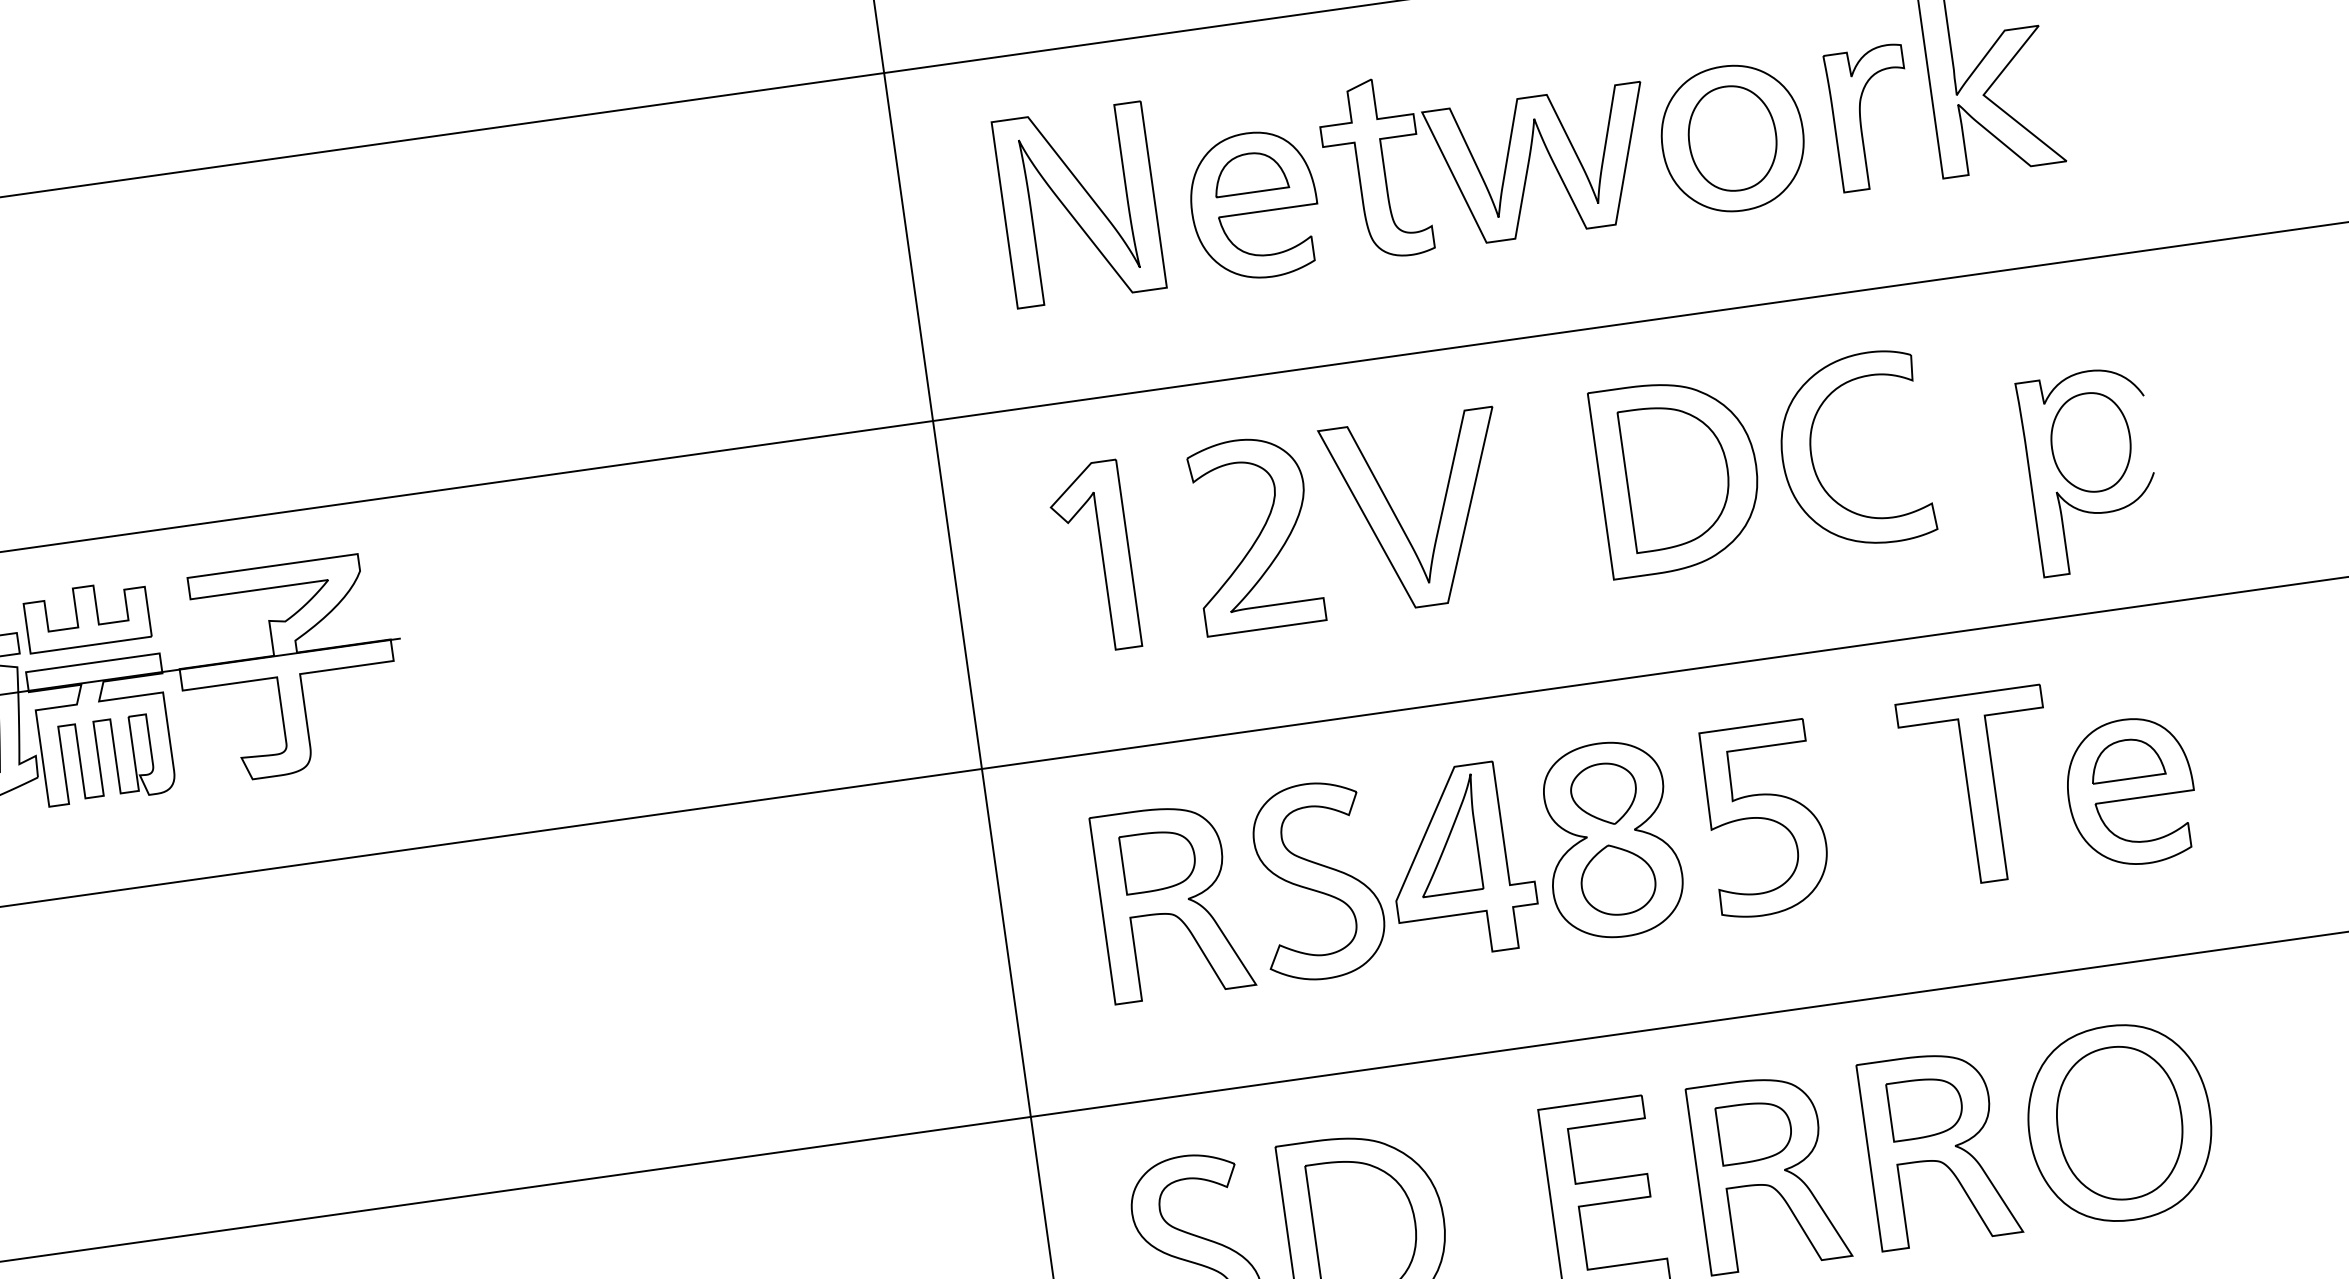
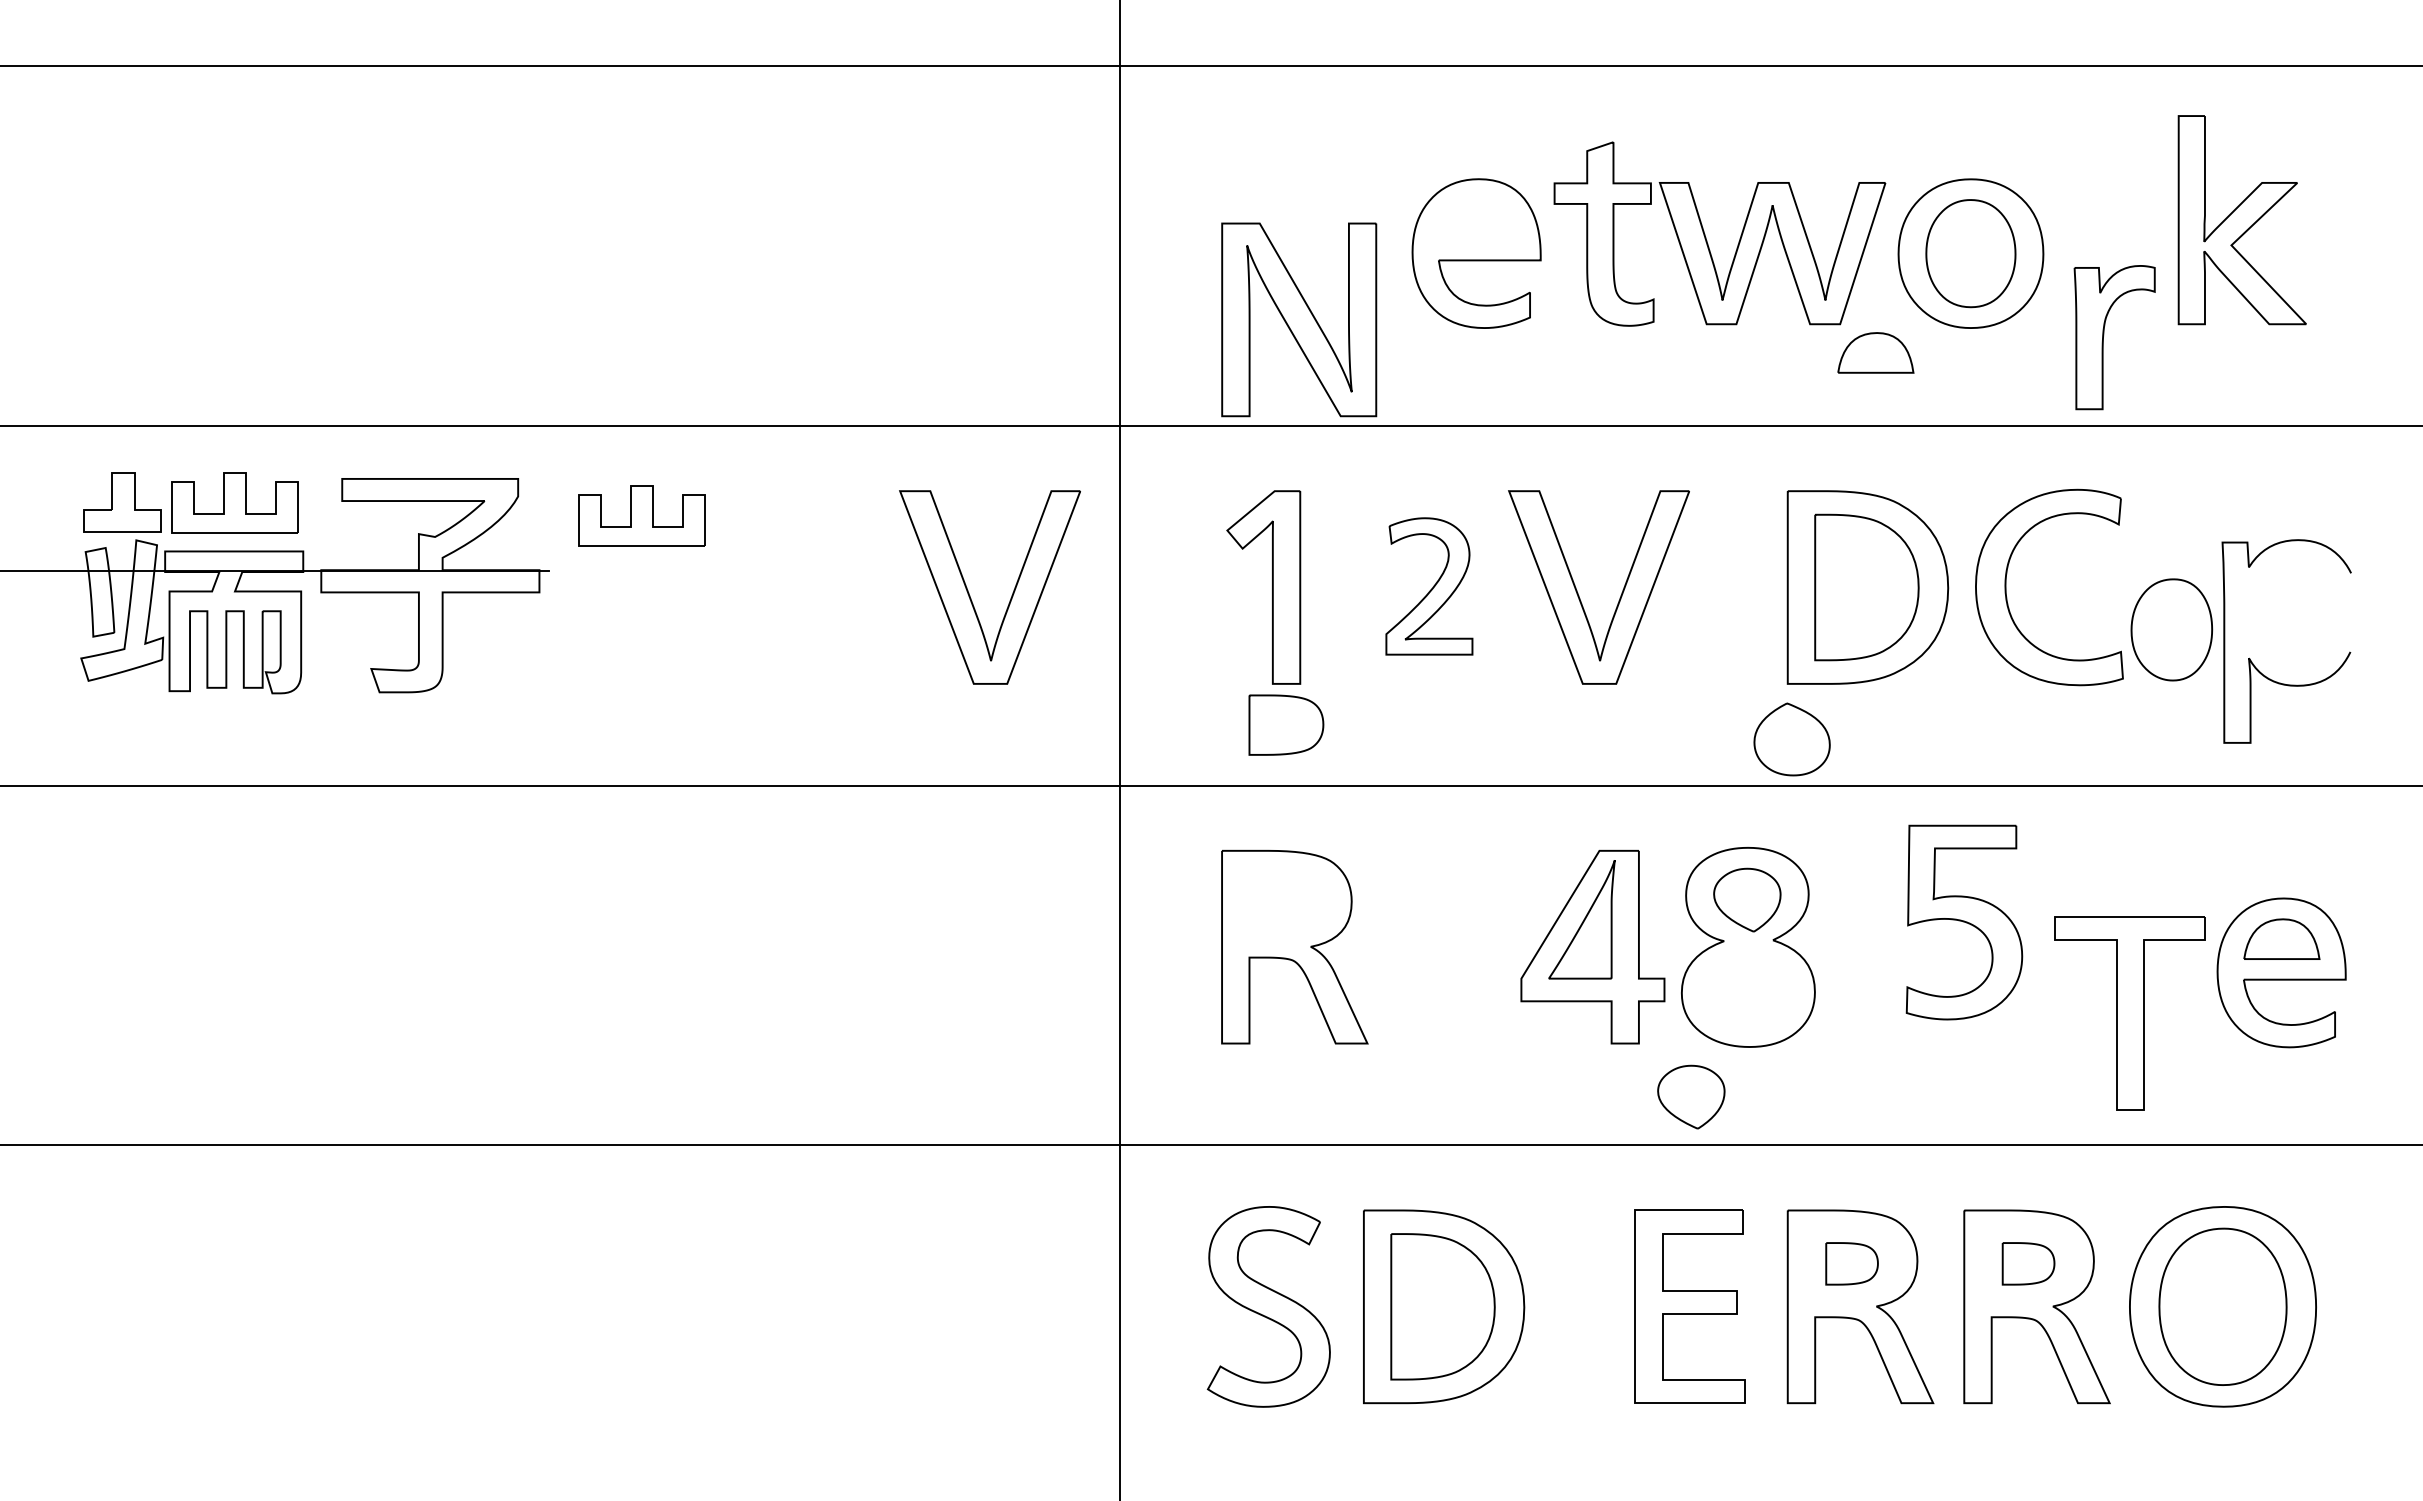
part: (1861, 117) -> (2104, 335), moved
part: (1249, 172) -> (1875, 352), moved
part: (1079, 204) -> (1299, 319), moved
part: (2090, 442) -> (2171, 629), moved
part: (1254, 534) -> (1429, 586), size x0.7
part: (482, 572) -> (641, 515), added
part: (811, 605) -> (970, 595), added
part: (1980, 788) -> (2129, 1013), moved
part: (1765, 819) -> (1964, 922), moved
part: (1158, 860) -> (1286, 724), moved
part: (1617, 879) -> (1791, 739), moved
part: (1318, 881) -> (1445, 947), removed
part: (1576, 992) -> (1691, 1096), added
part: (1925, 1107) -> (2028, 1263), size x0.7
part: (1754, 1131) -> (1851, 1263), size x0.7

